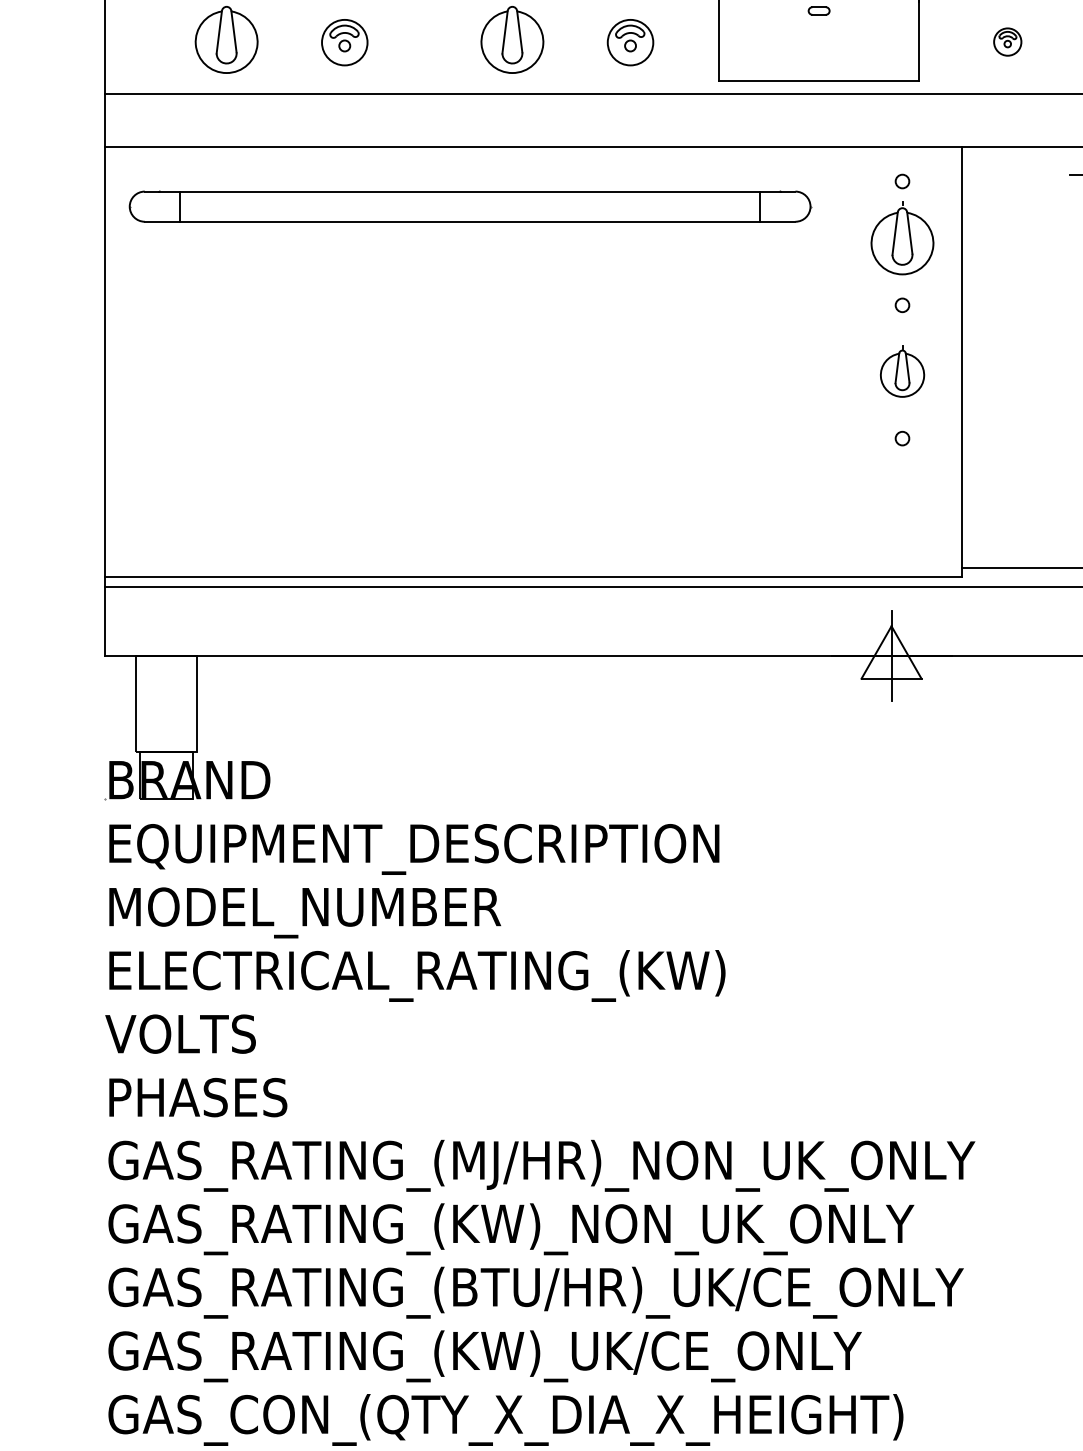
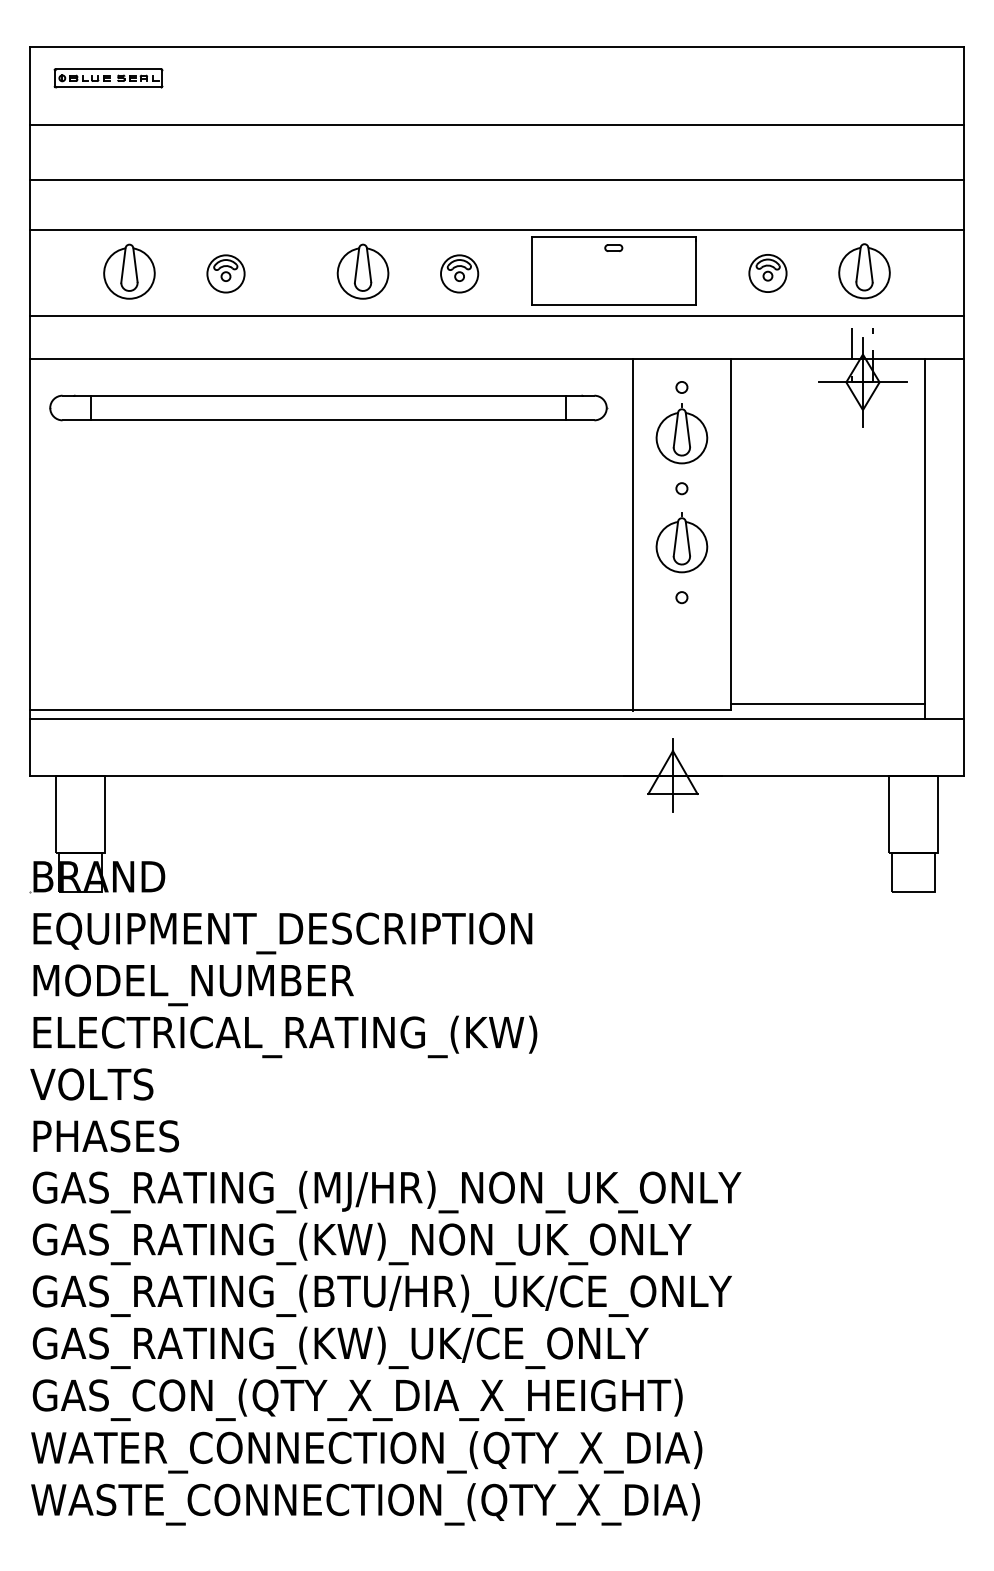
part: (1007, 42) -> (767, 273), size x1.67
line: (843, 361) -> (633, 534), added
part: (901, 371) -> (681, 542), size x1.43

